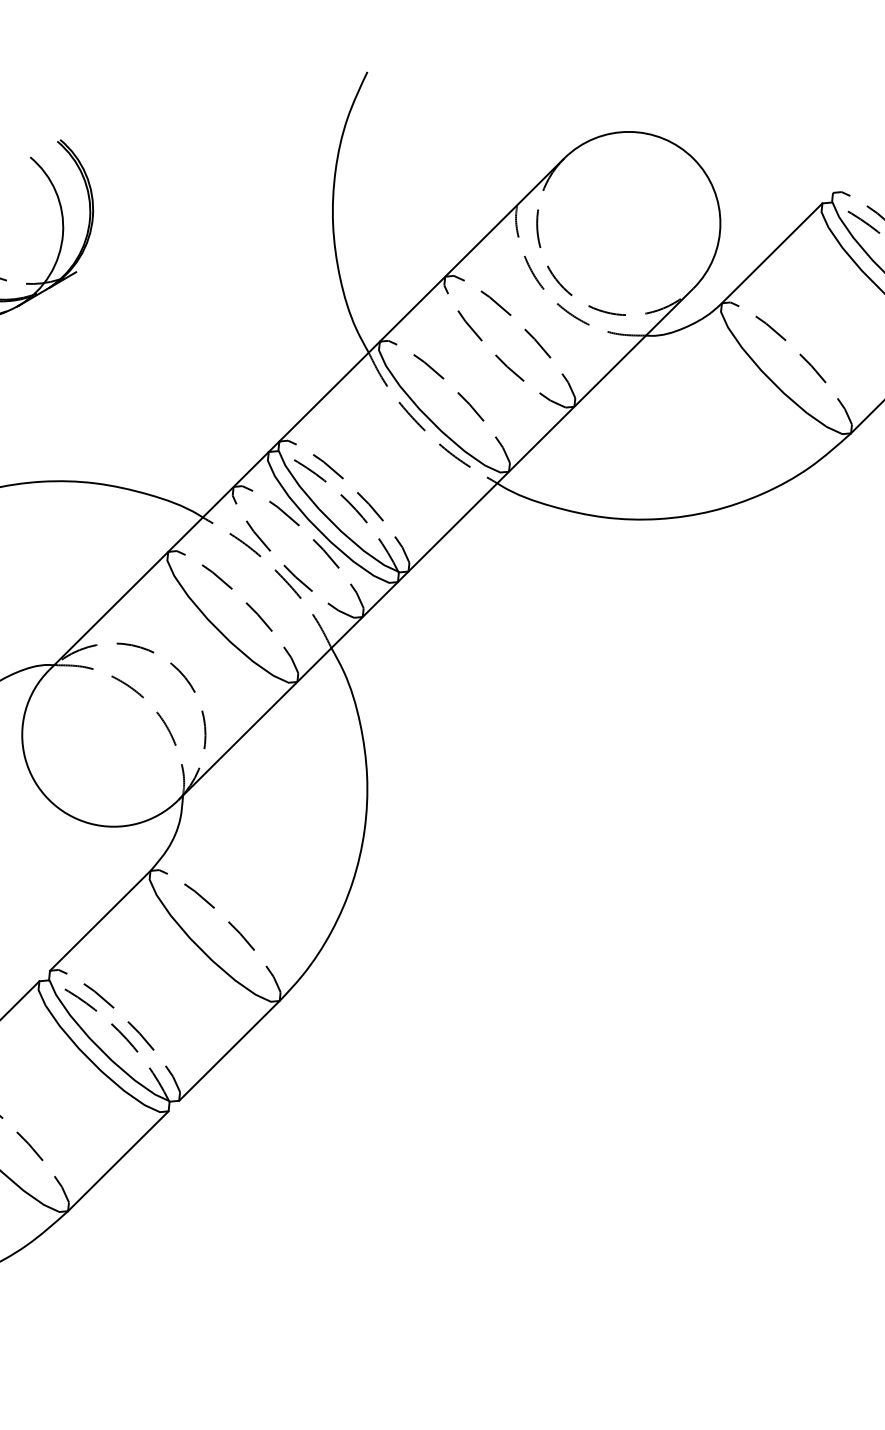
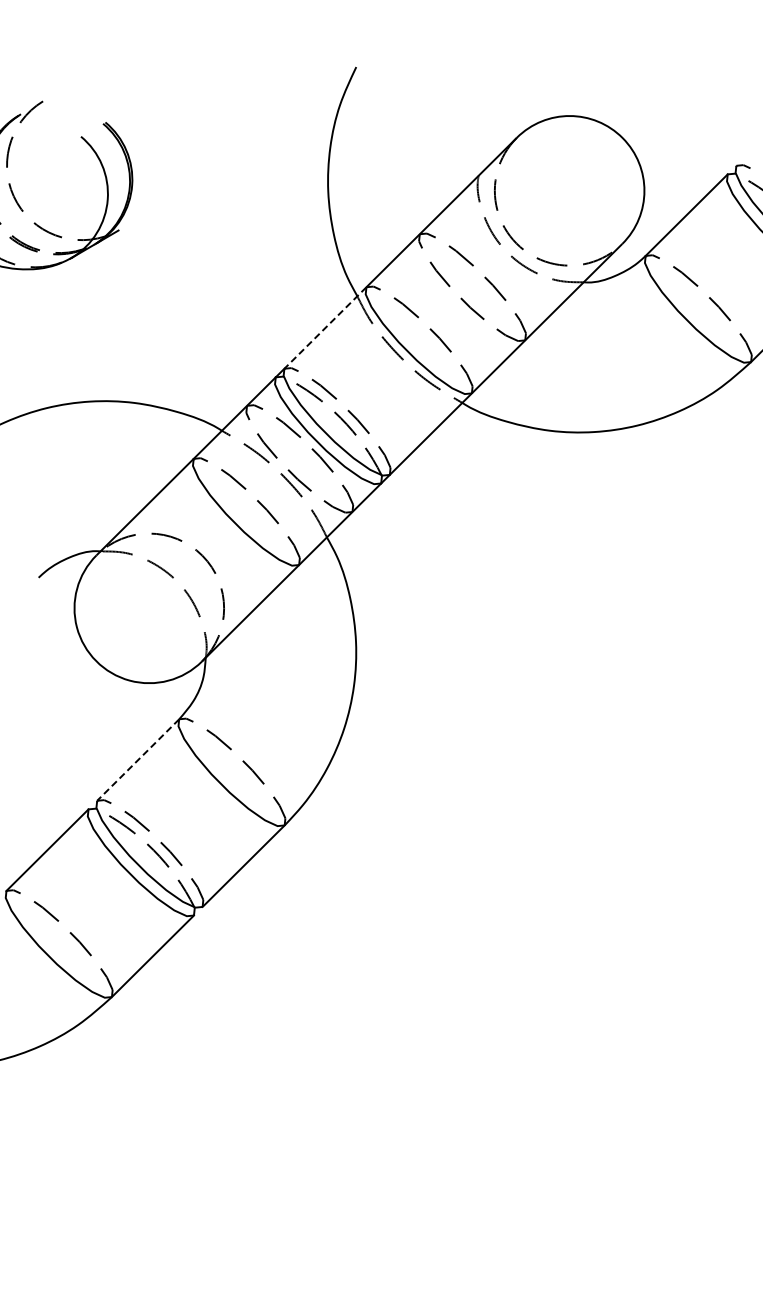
line: (329, 392) -> (325, 328), solid -> dashed
line: (100, 921) -> (138, 760), solid -> dashed

